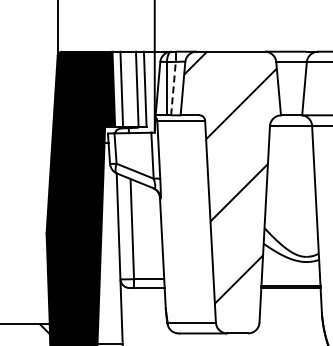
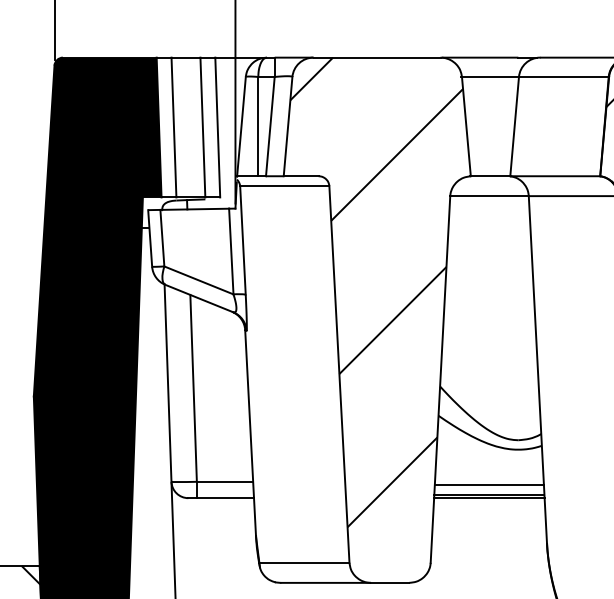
line: (173, 88) -> (270, 126), dashed -> solid
line: (290, 281) -> (488, 486), added

